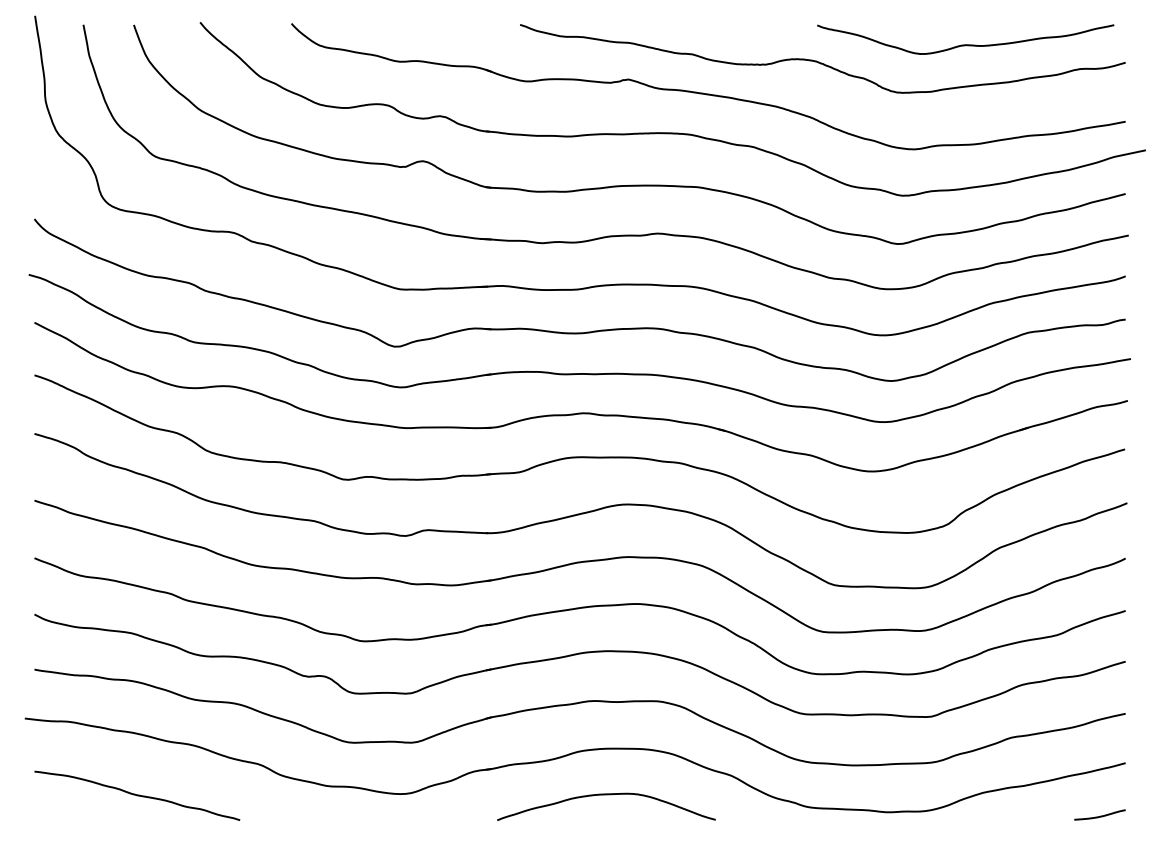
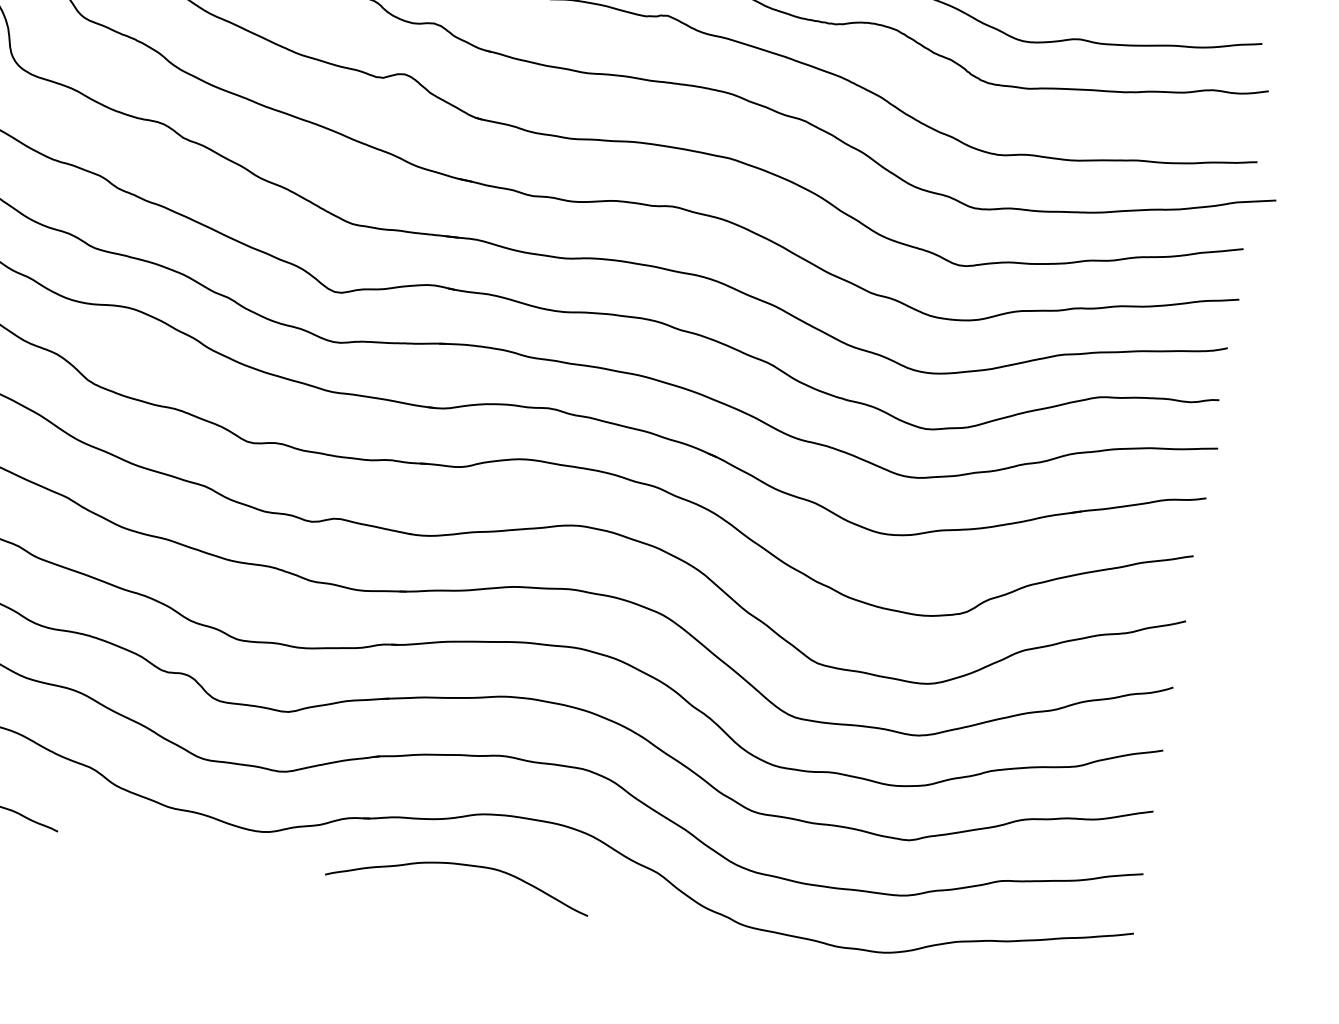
curve: (606, 795) -> (461, 865), moved
curve: (1100, 815) -> (1093, 991), removed

